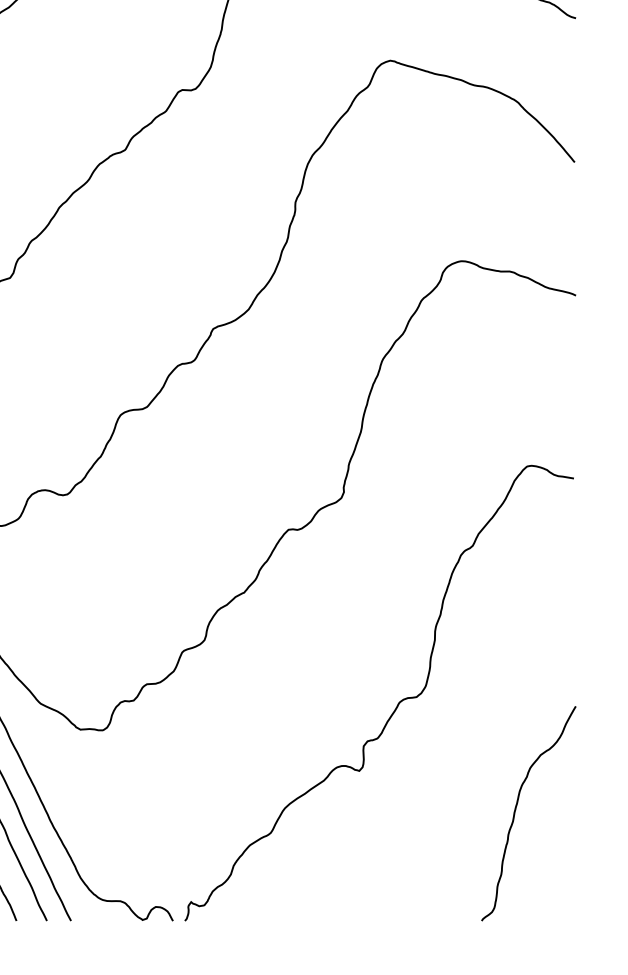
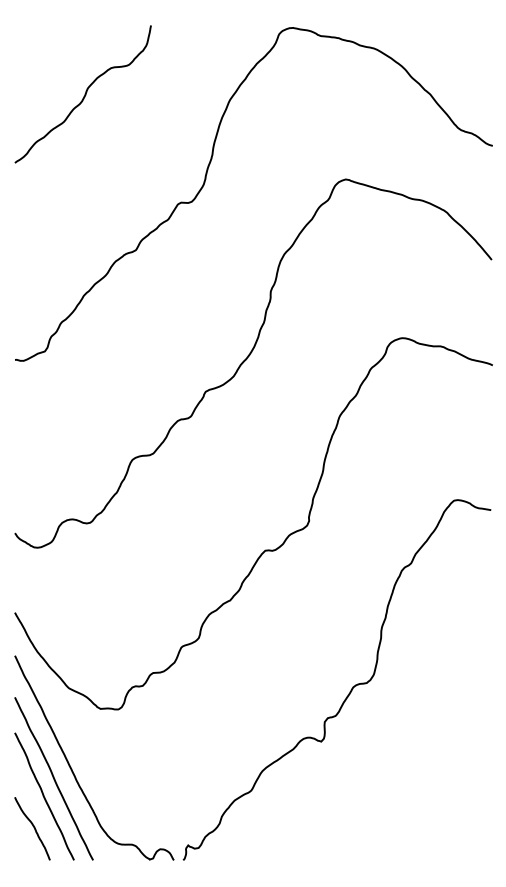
curve: (516, 812) -> (445, 774), removed

